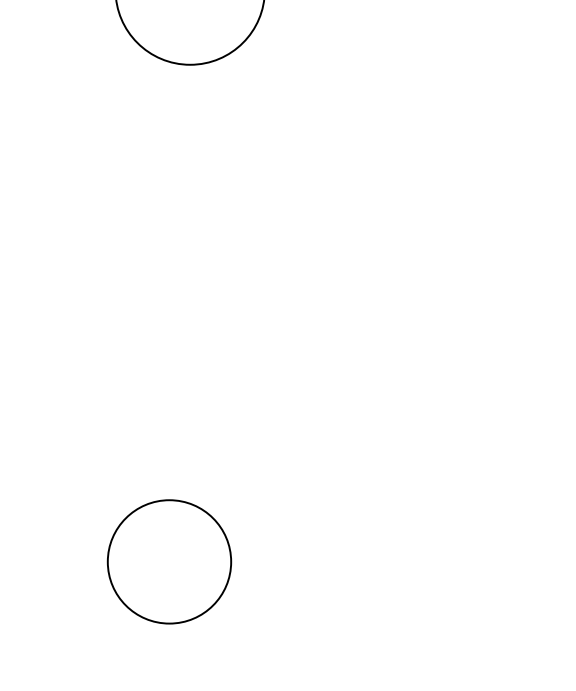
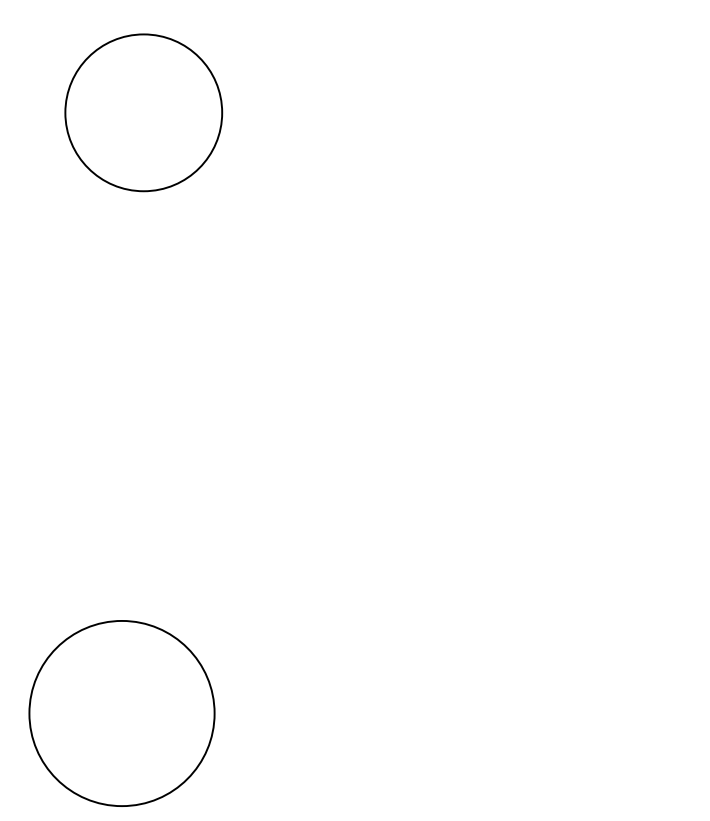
circle: (169, 561) -> (121, 713), size x1.43

